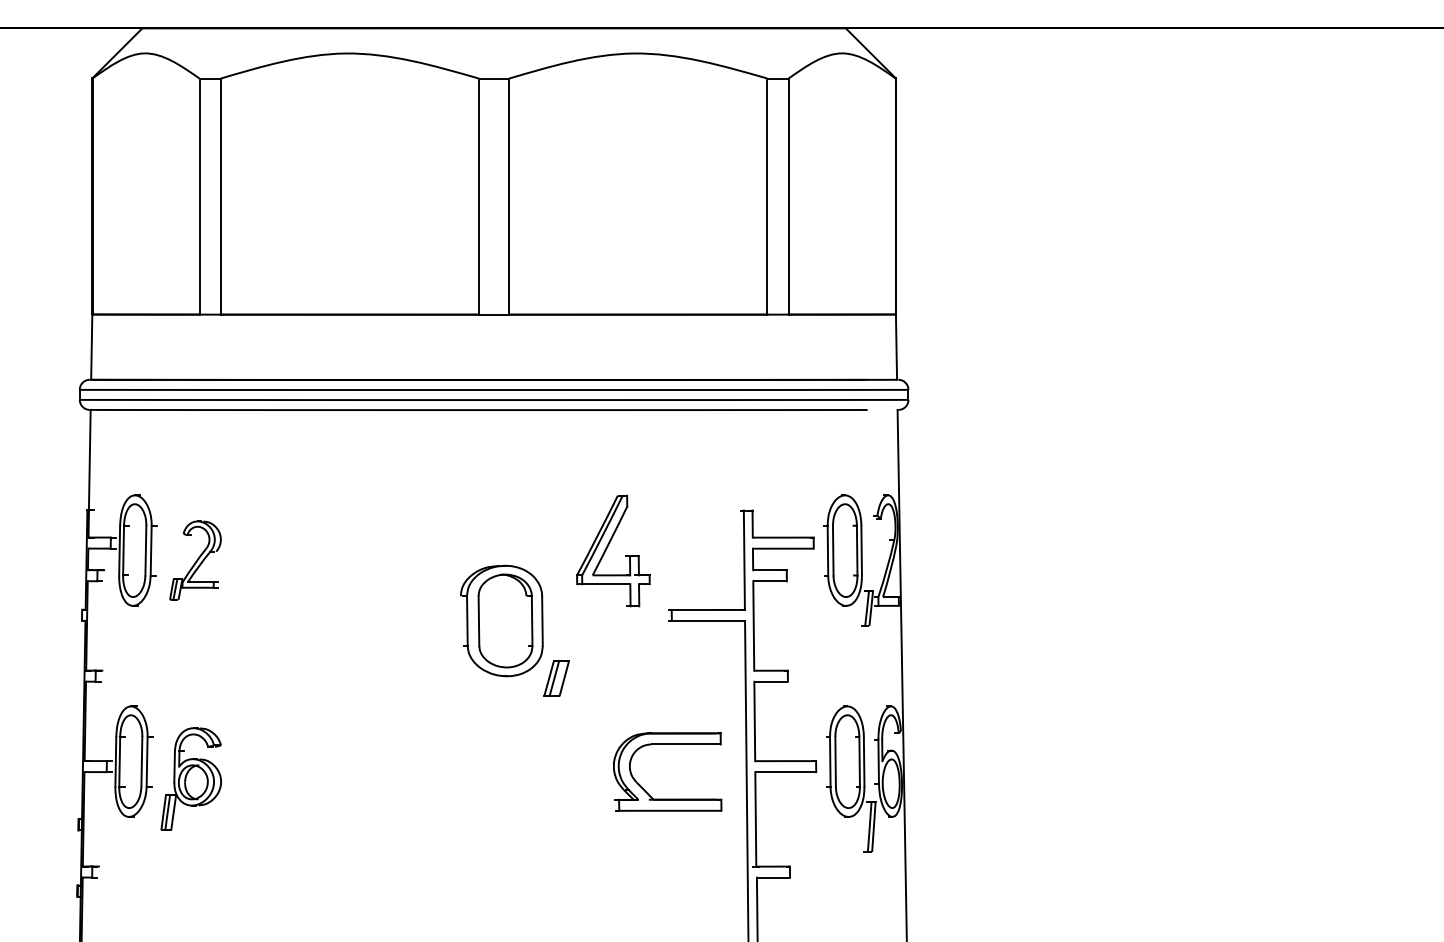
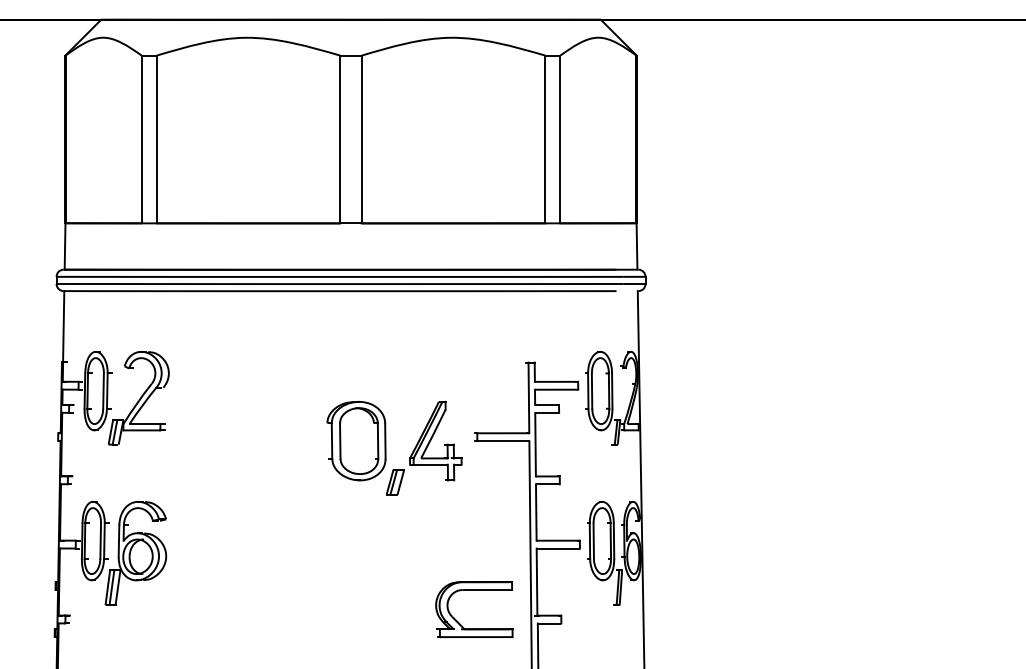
part: (607, 548) -> (431, 439), moved
part: (195, 560) -> (138, 398), size x1.67
part: (667, 744) -> (474, 589), moved
part: (190, 778) -> (135, 553), size x1.43

